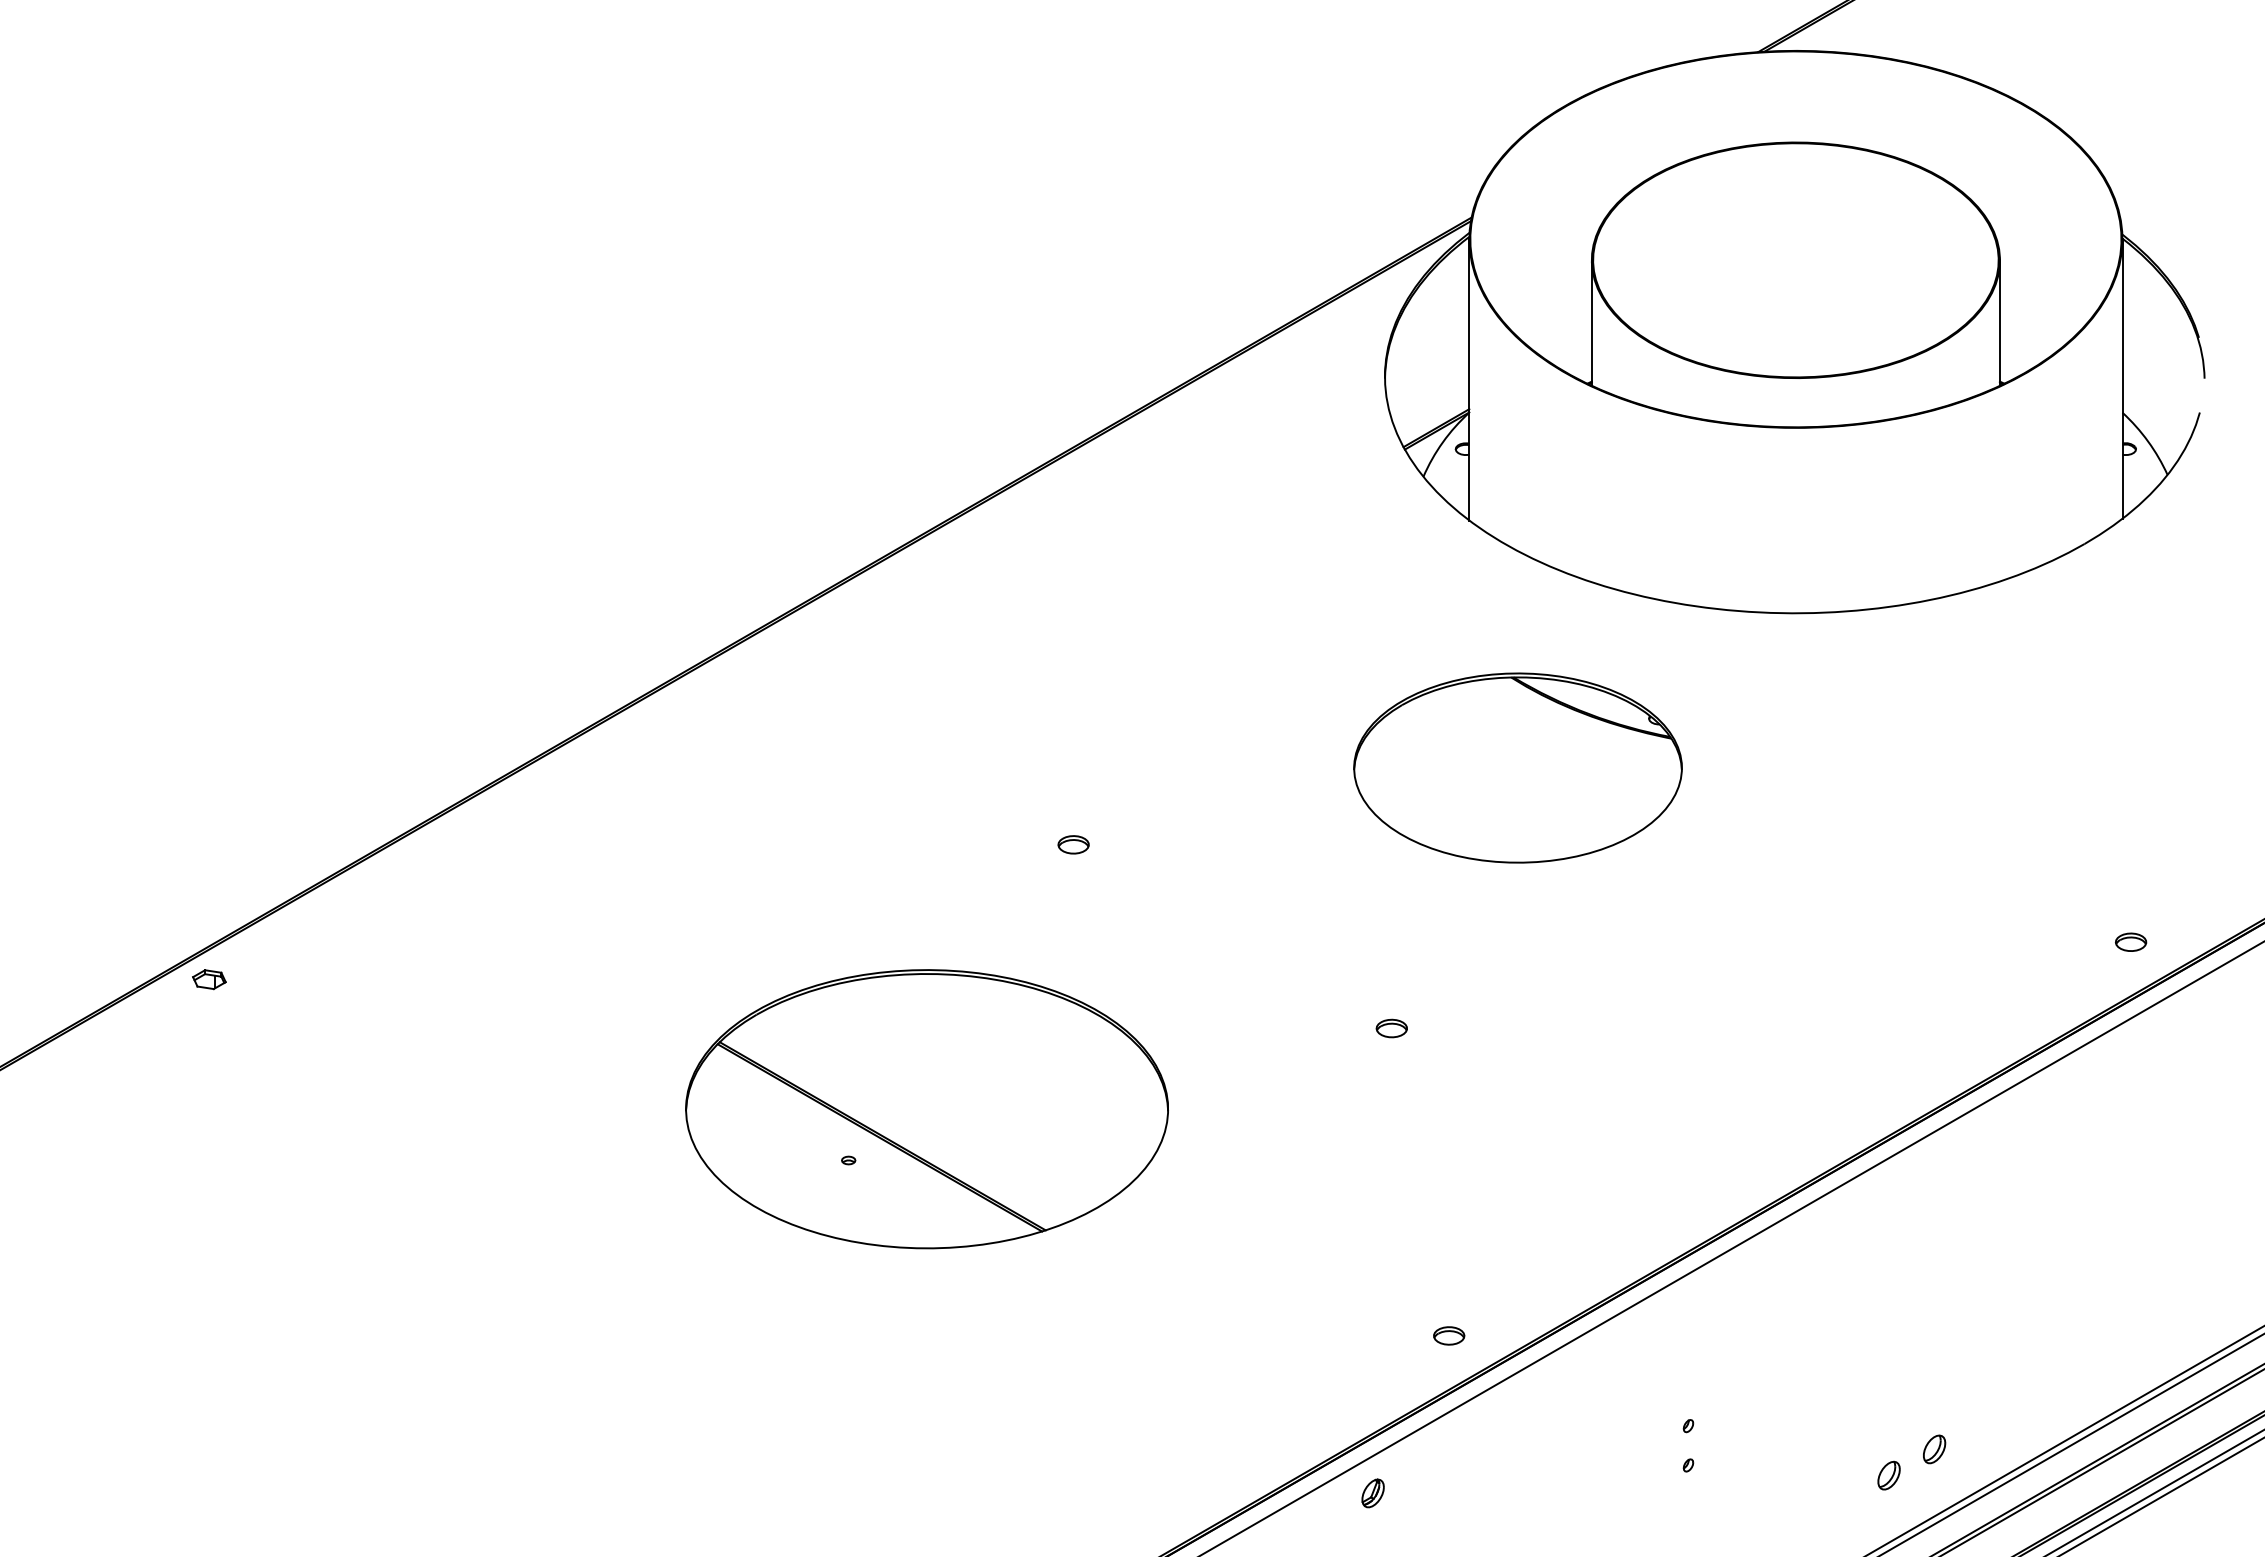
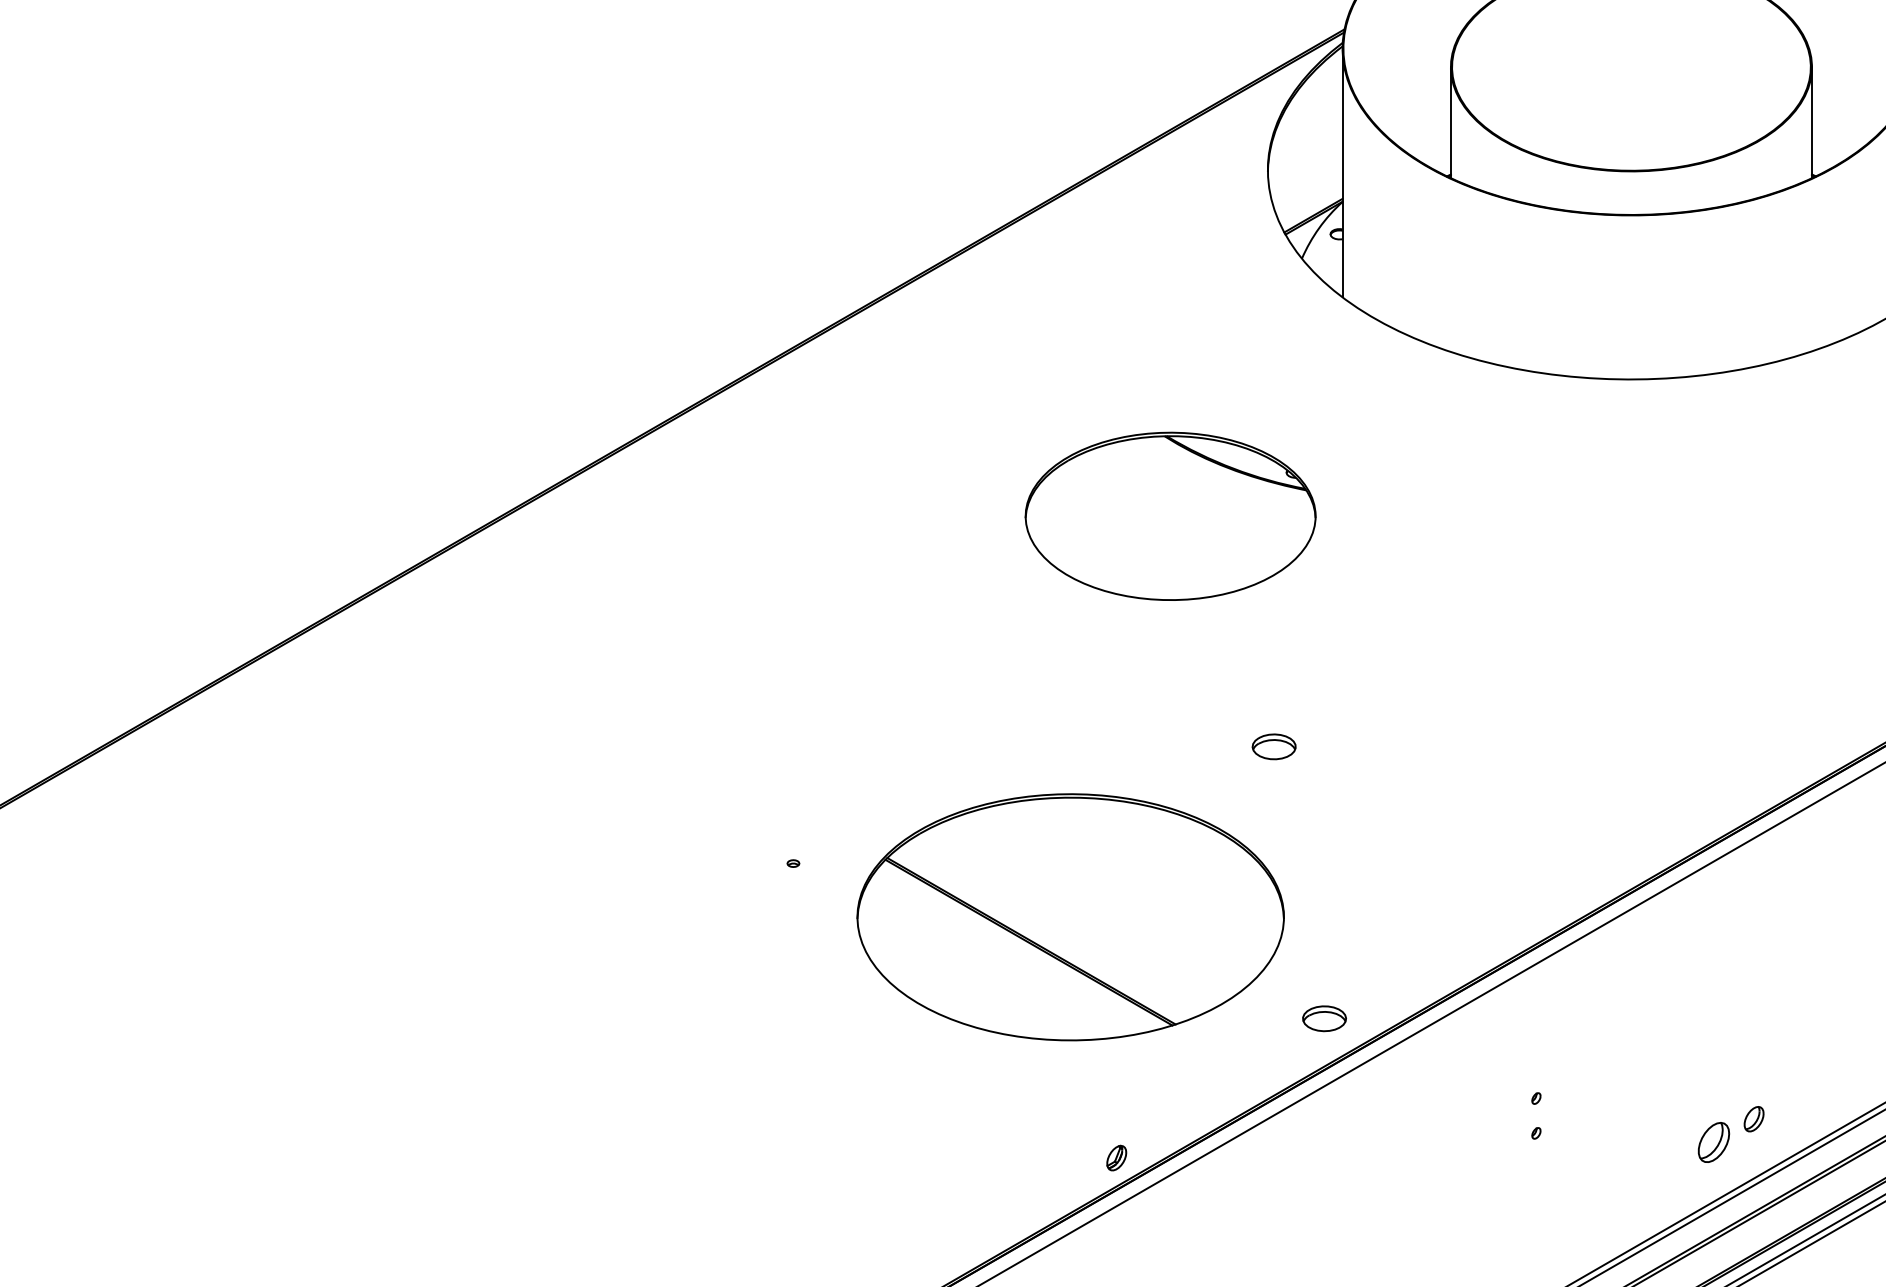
part: (1517, 767) -> (1170, 515), moved
part: (1073, 844) -> (992, 584), removed
part: (209, 979) -> (227, 703), removed
part: (1391, 1028) -> (1273, 746), size x1.6
part: (926, 1109) -> (1070, 917), moved
part: (1449, 1335) -> (1324, 1018), size x1.6
part: (1888, 1475) -> (1713, 1142), size x1.6
part: (1372, 1493) -> (1116, 1158), moved

